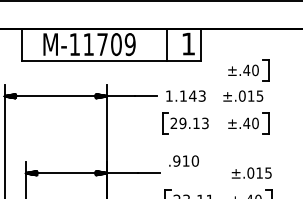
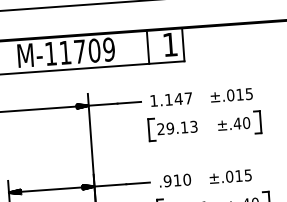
part: (248, 70) -> (235, 67), removed
text: (201, 95) -> (187, 97), 1.143 -> 1.147
text: (183, 160) -> (174, 180), moved
text: (251, 172) -> (230, 176), moved

